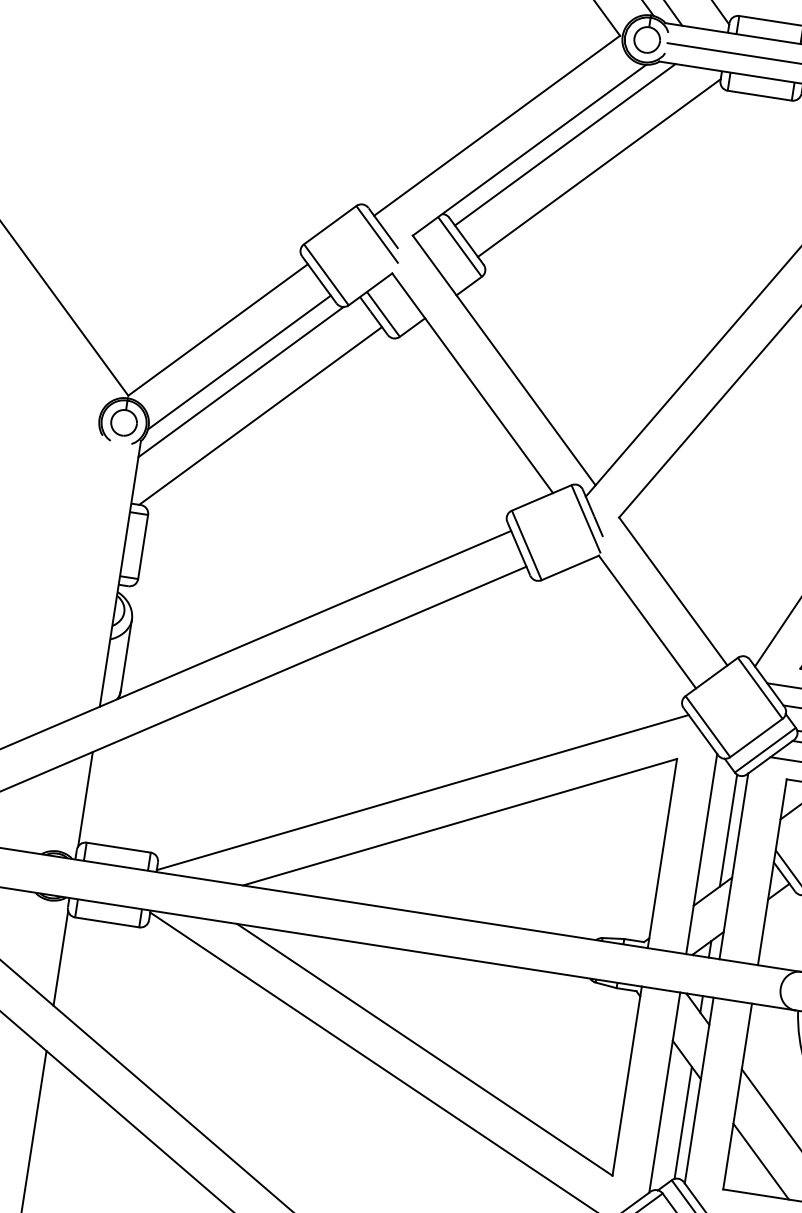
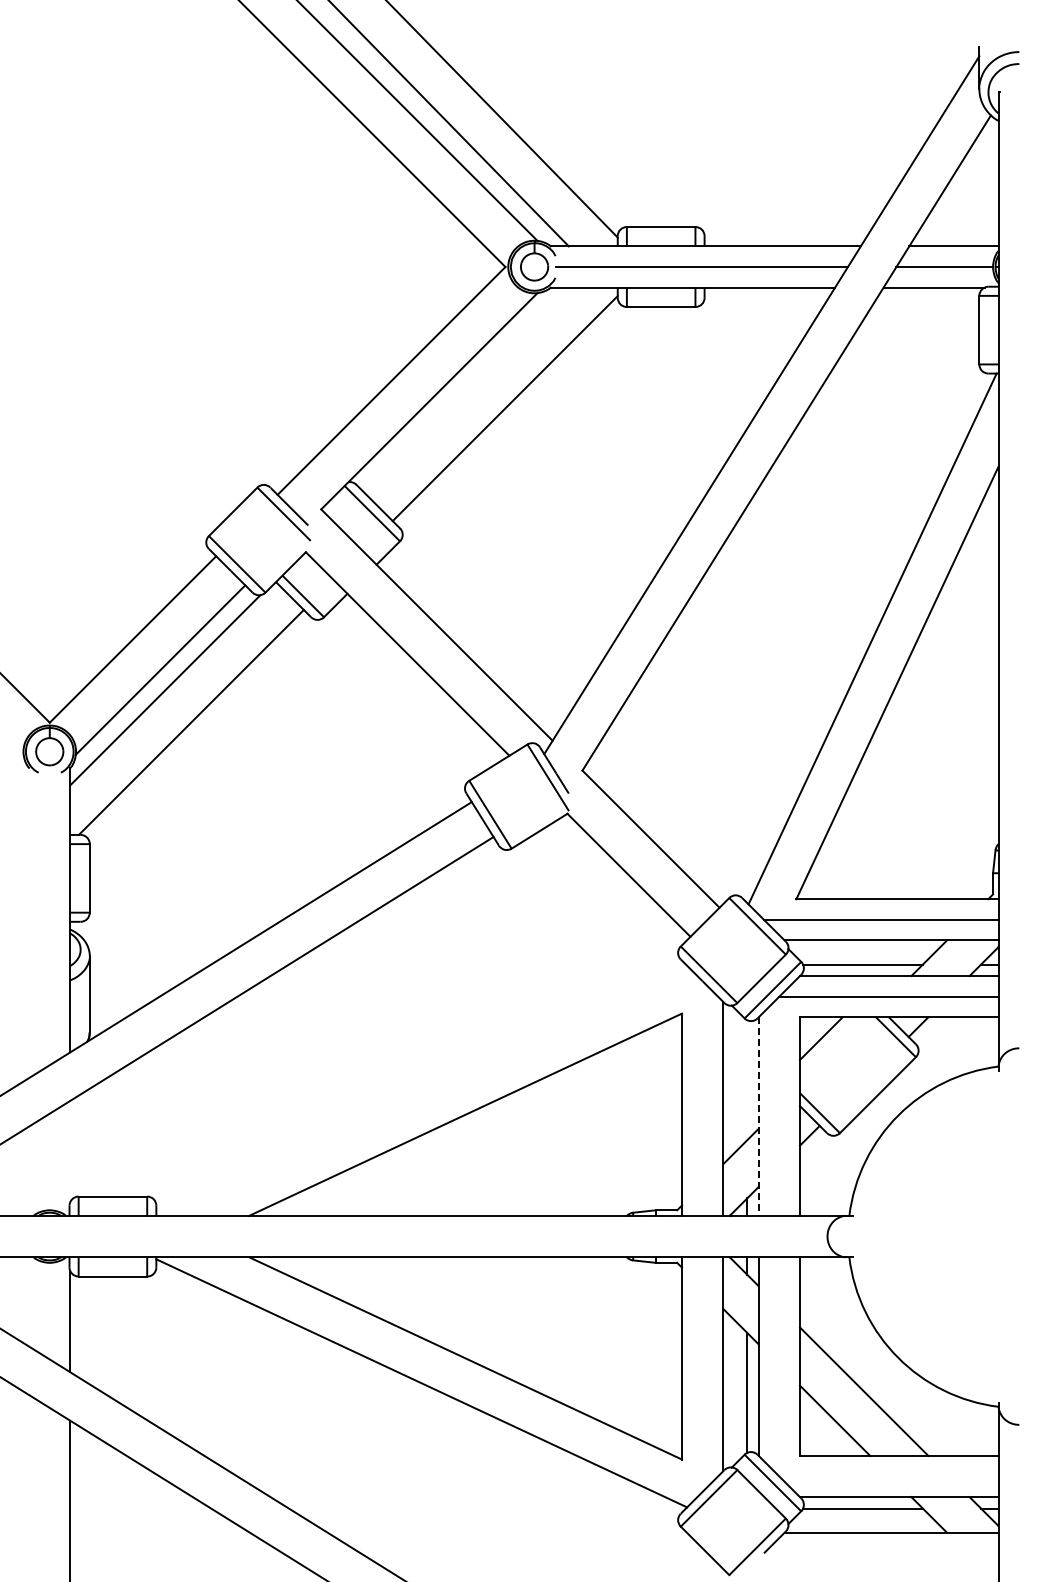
line: (564, 144) -> (465, 389), removed
line: (422, 792) -> (421, 1089), removed
line: (85, 798) -> (70, 1150), removed
line: (728, 830) -> (747, 1080), removed
line: (733, 867) -> (758, 1117), solid -> dashed

